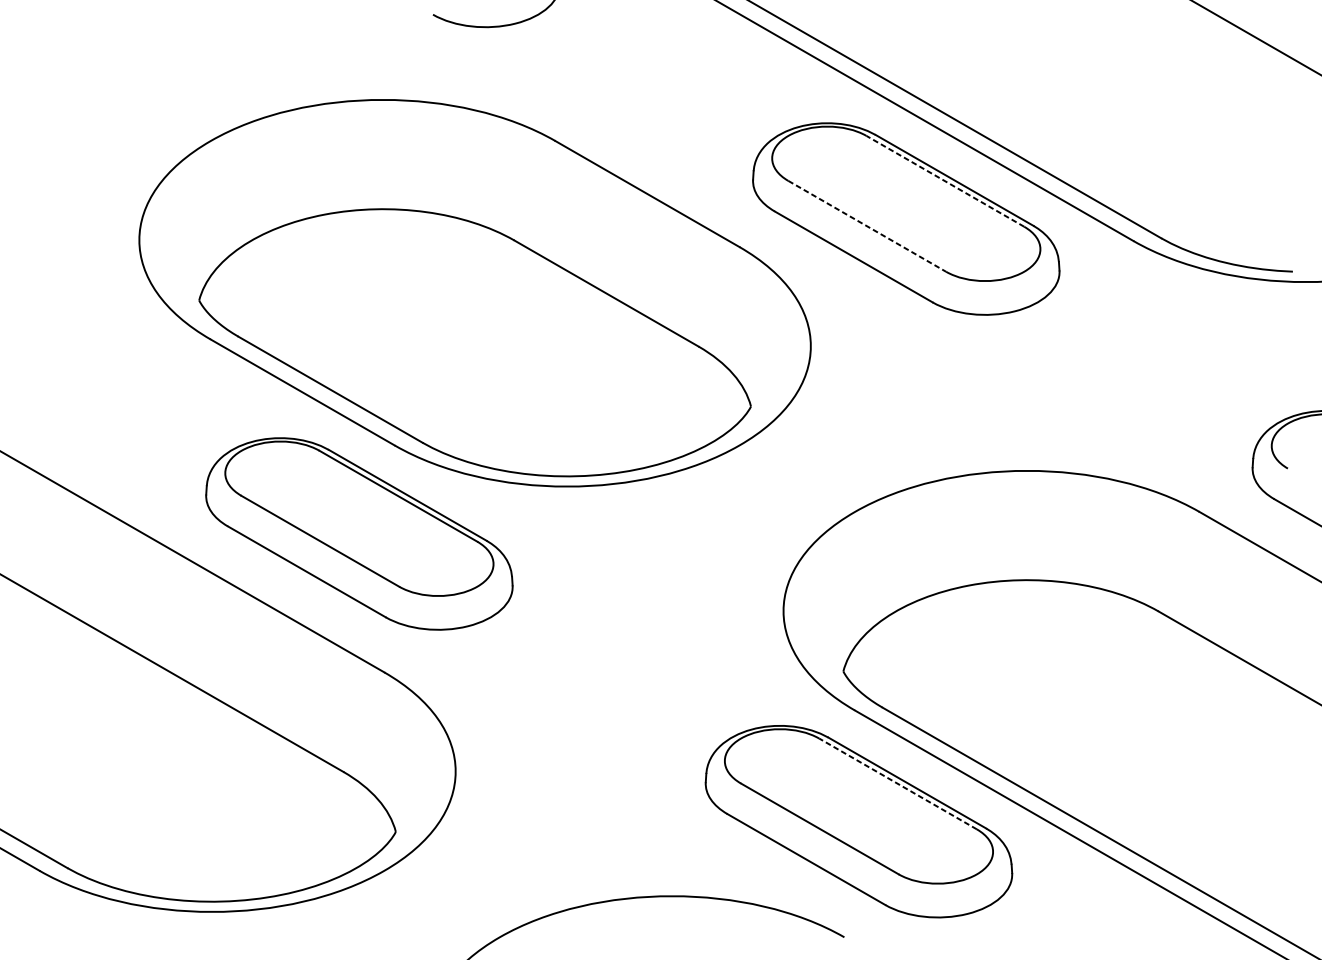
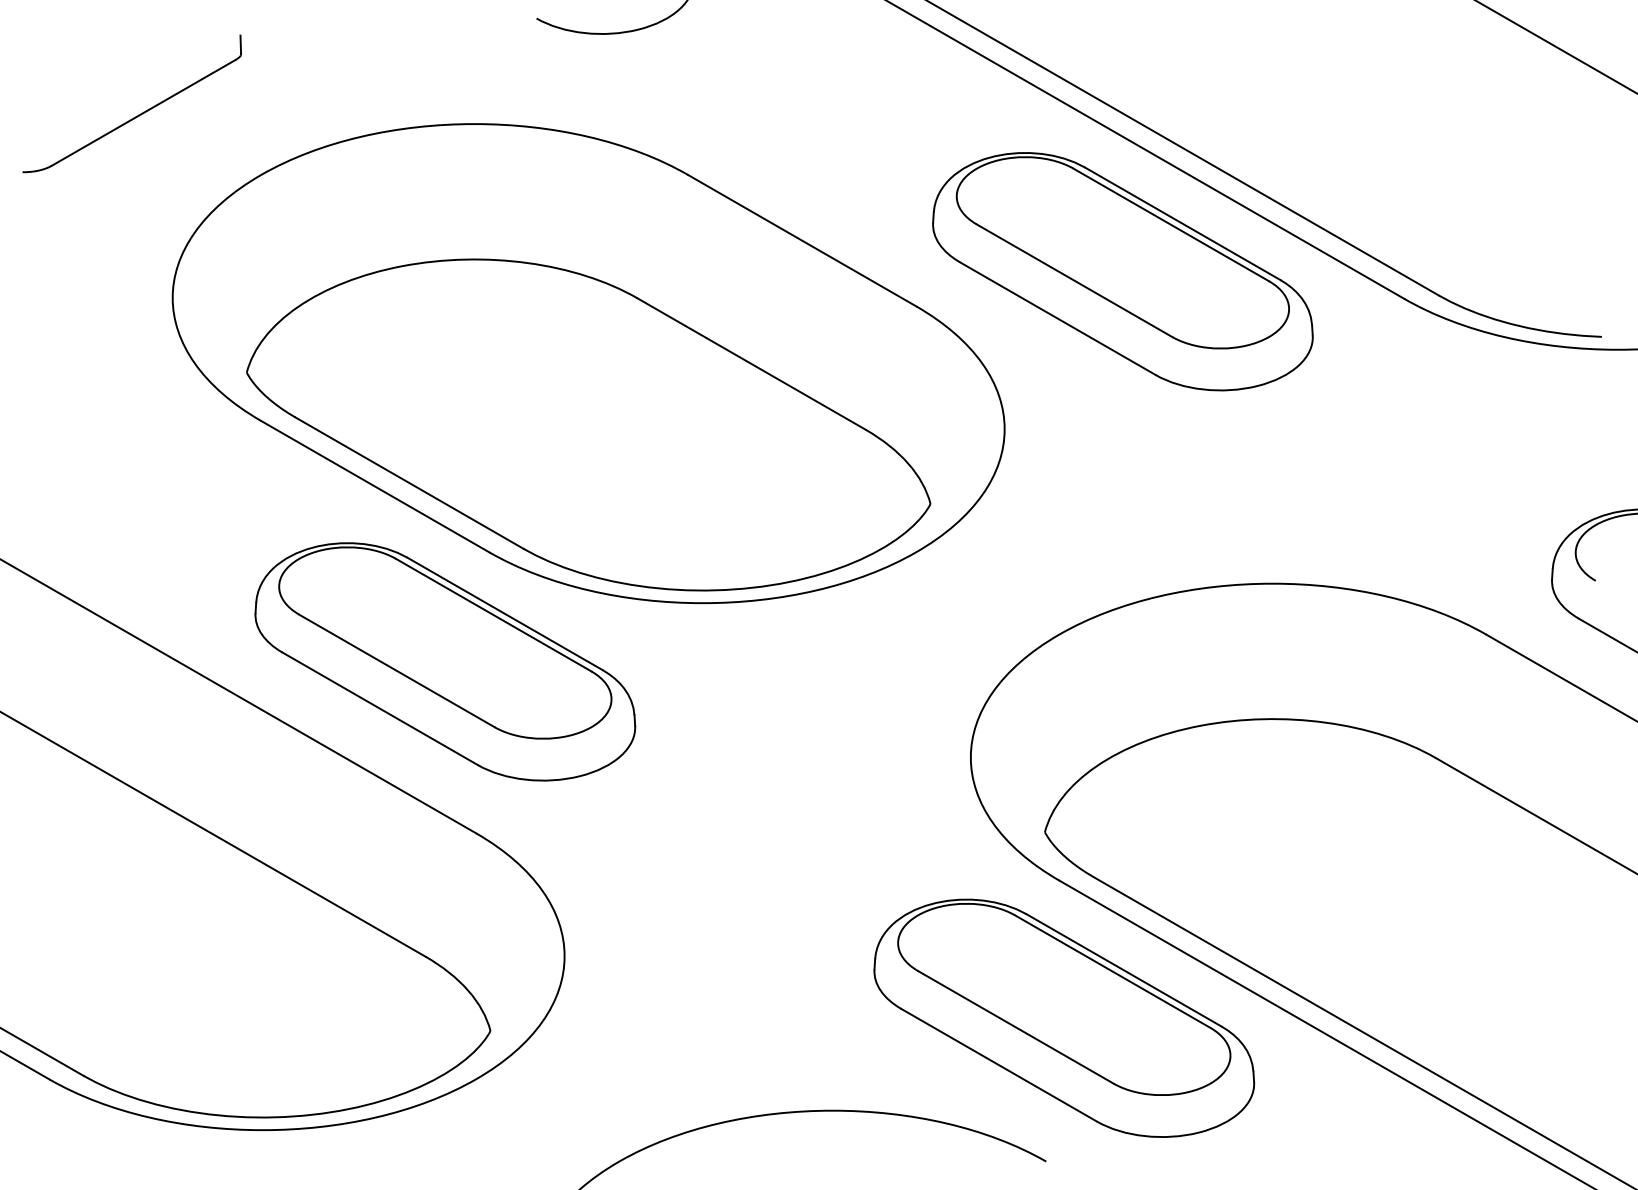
part: (111, 92) -> (138, 114), added
line: (945, 180) -> (1171, 224), dashed -> solid
line: (867, 226) -> (1074, 280), dashed -> solid
line: (897, 783) -> (1112, 971), dashed -> solid

